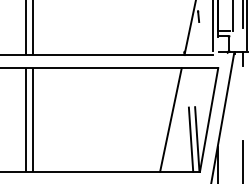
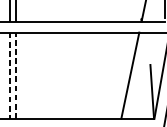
line: (25, 120) -> (9, 76), solid -> dashed
line: (32, 120) -> (15, 76), solid -> dashed
line: (190, 139) -> (146, 91), removed

